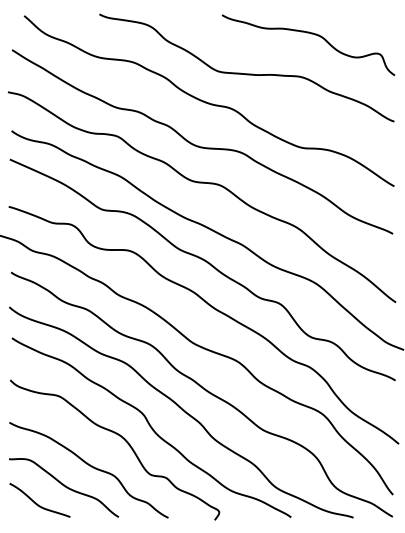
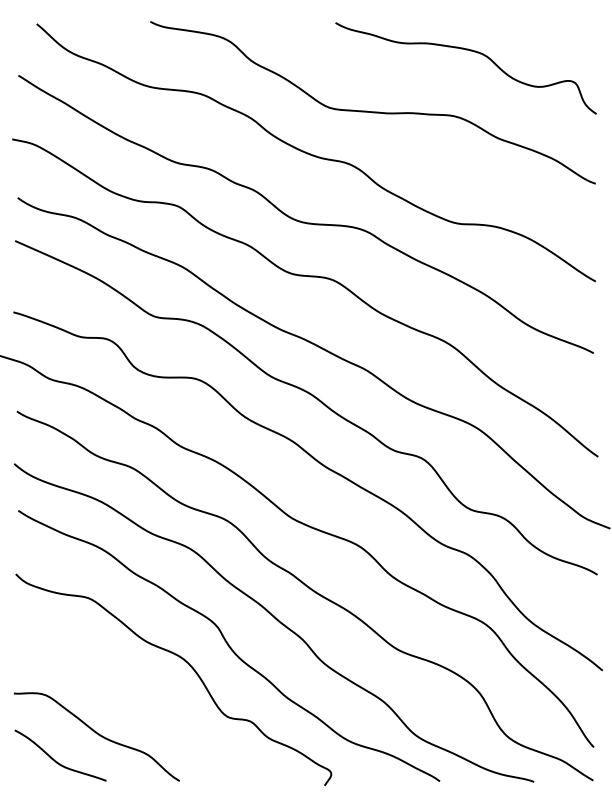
curve: (89, 466) -> (135, 704), removed

